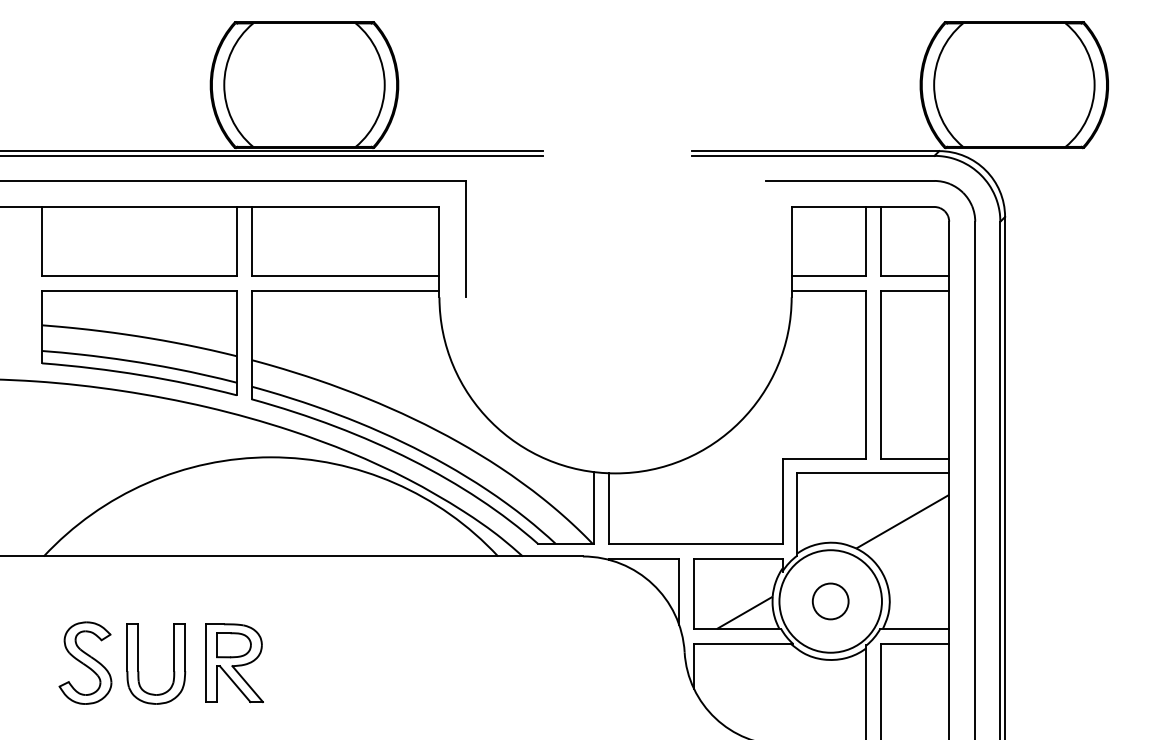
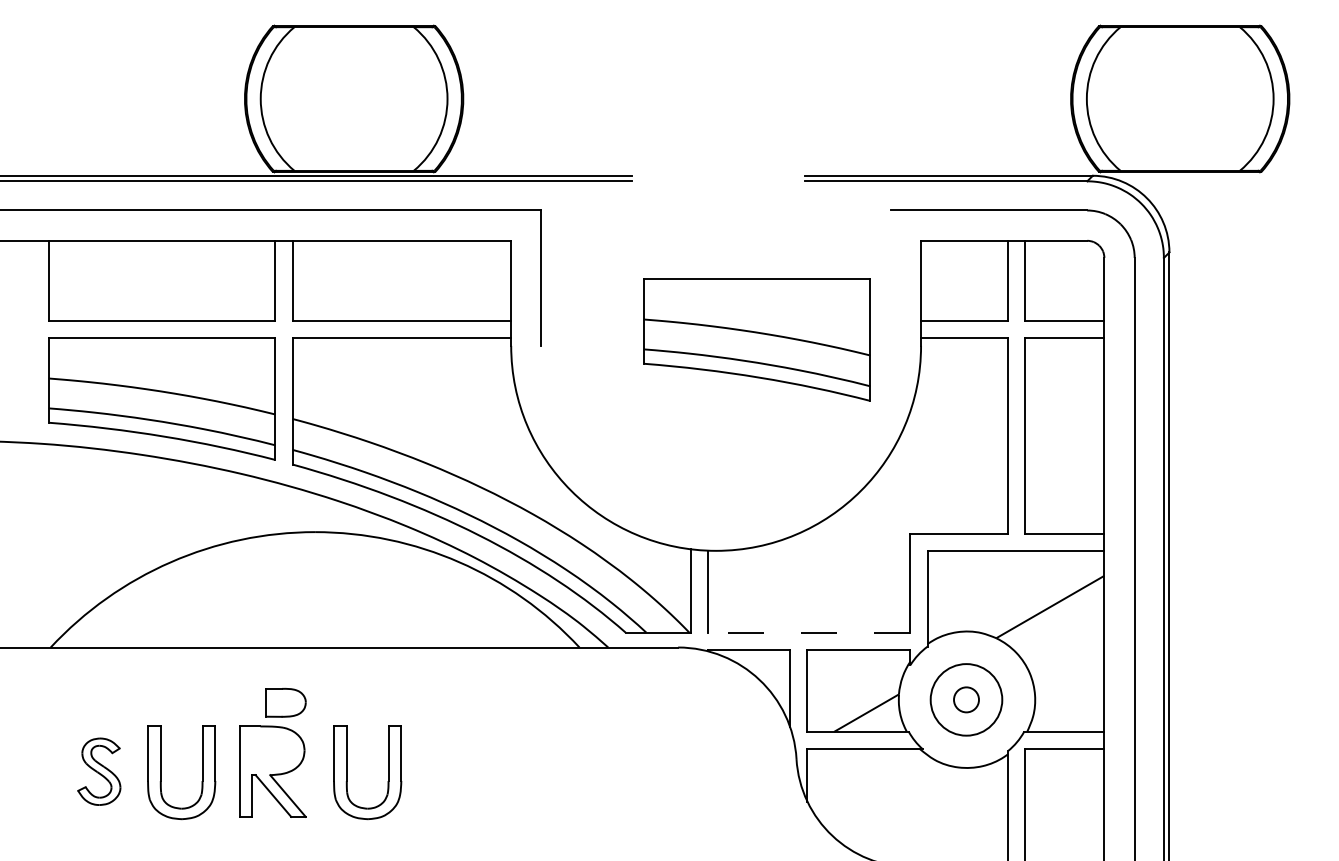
part: (650, 291) -> (756, 339), added
line: (694, 543) -> (808, 632), solid -> dashed
circle: (830, 601) -> (966, 699), size x0.6
circle: (830, 601) -> (966, 699), size x0.6
part: (233, 644) -> (285, 702), moved
part: (85, 663) -> (99, 771), size x0.7
part: (298, 663) -> (347, 772), added

